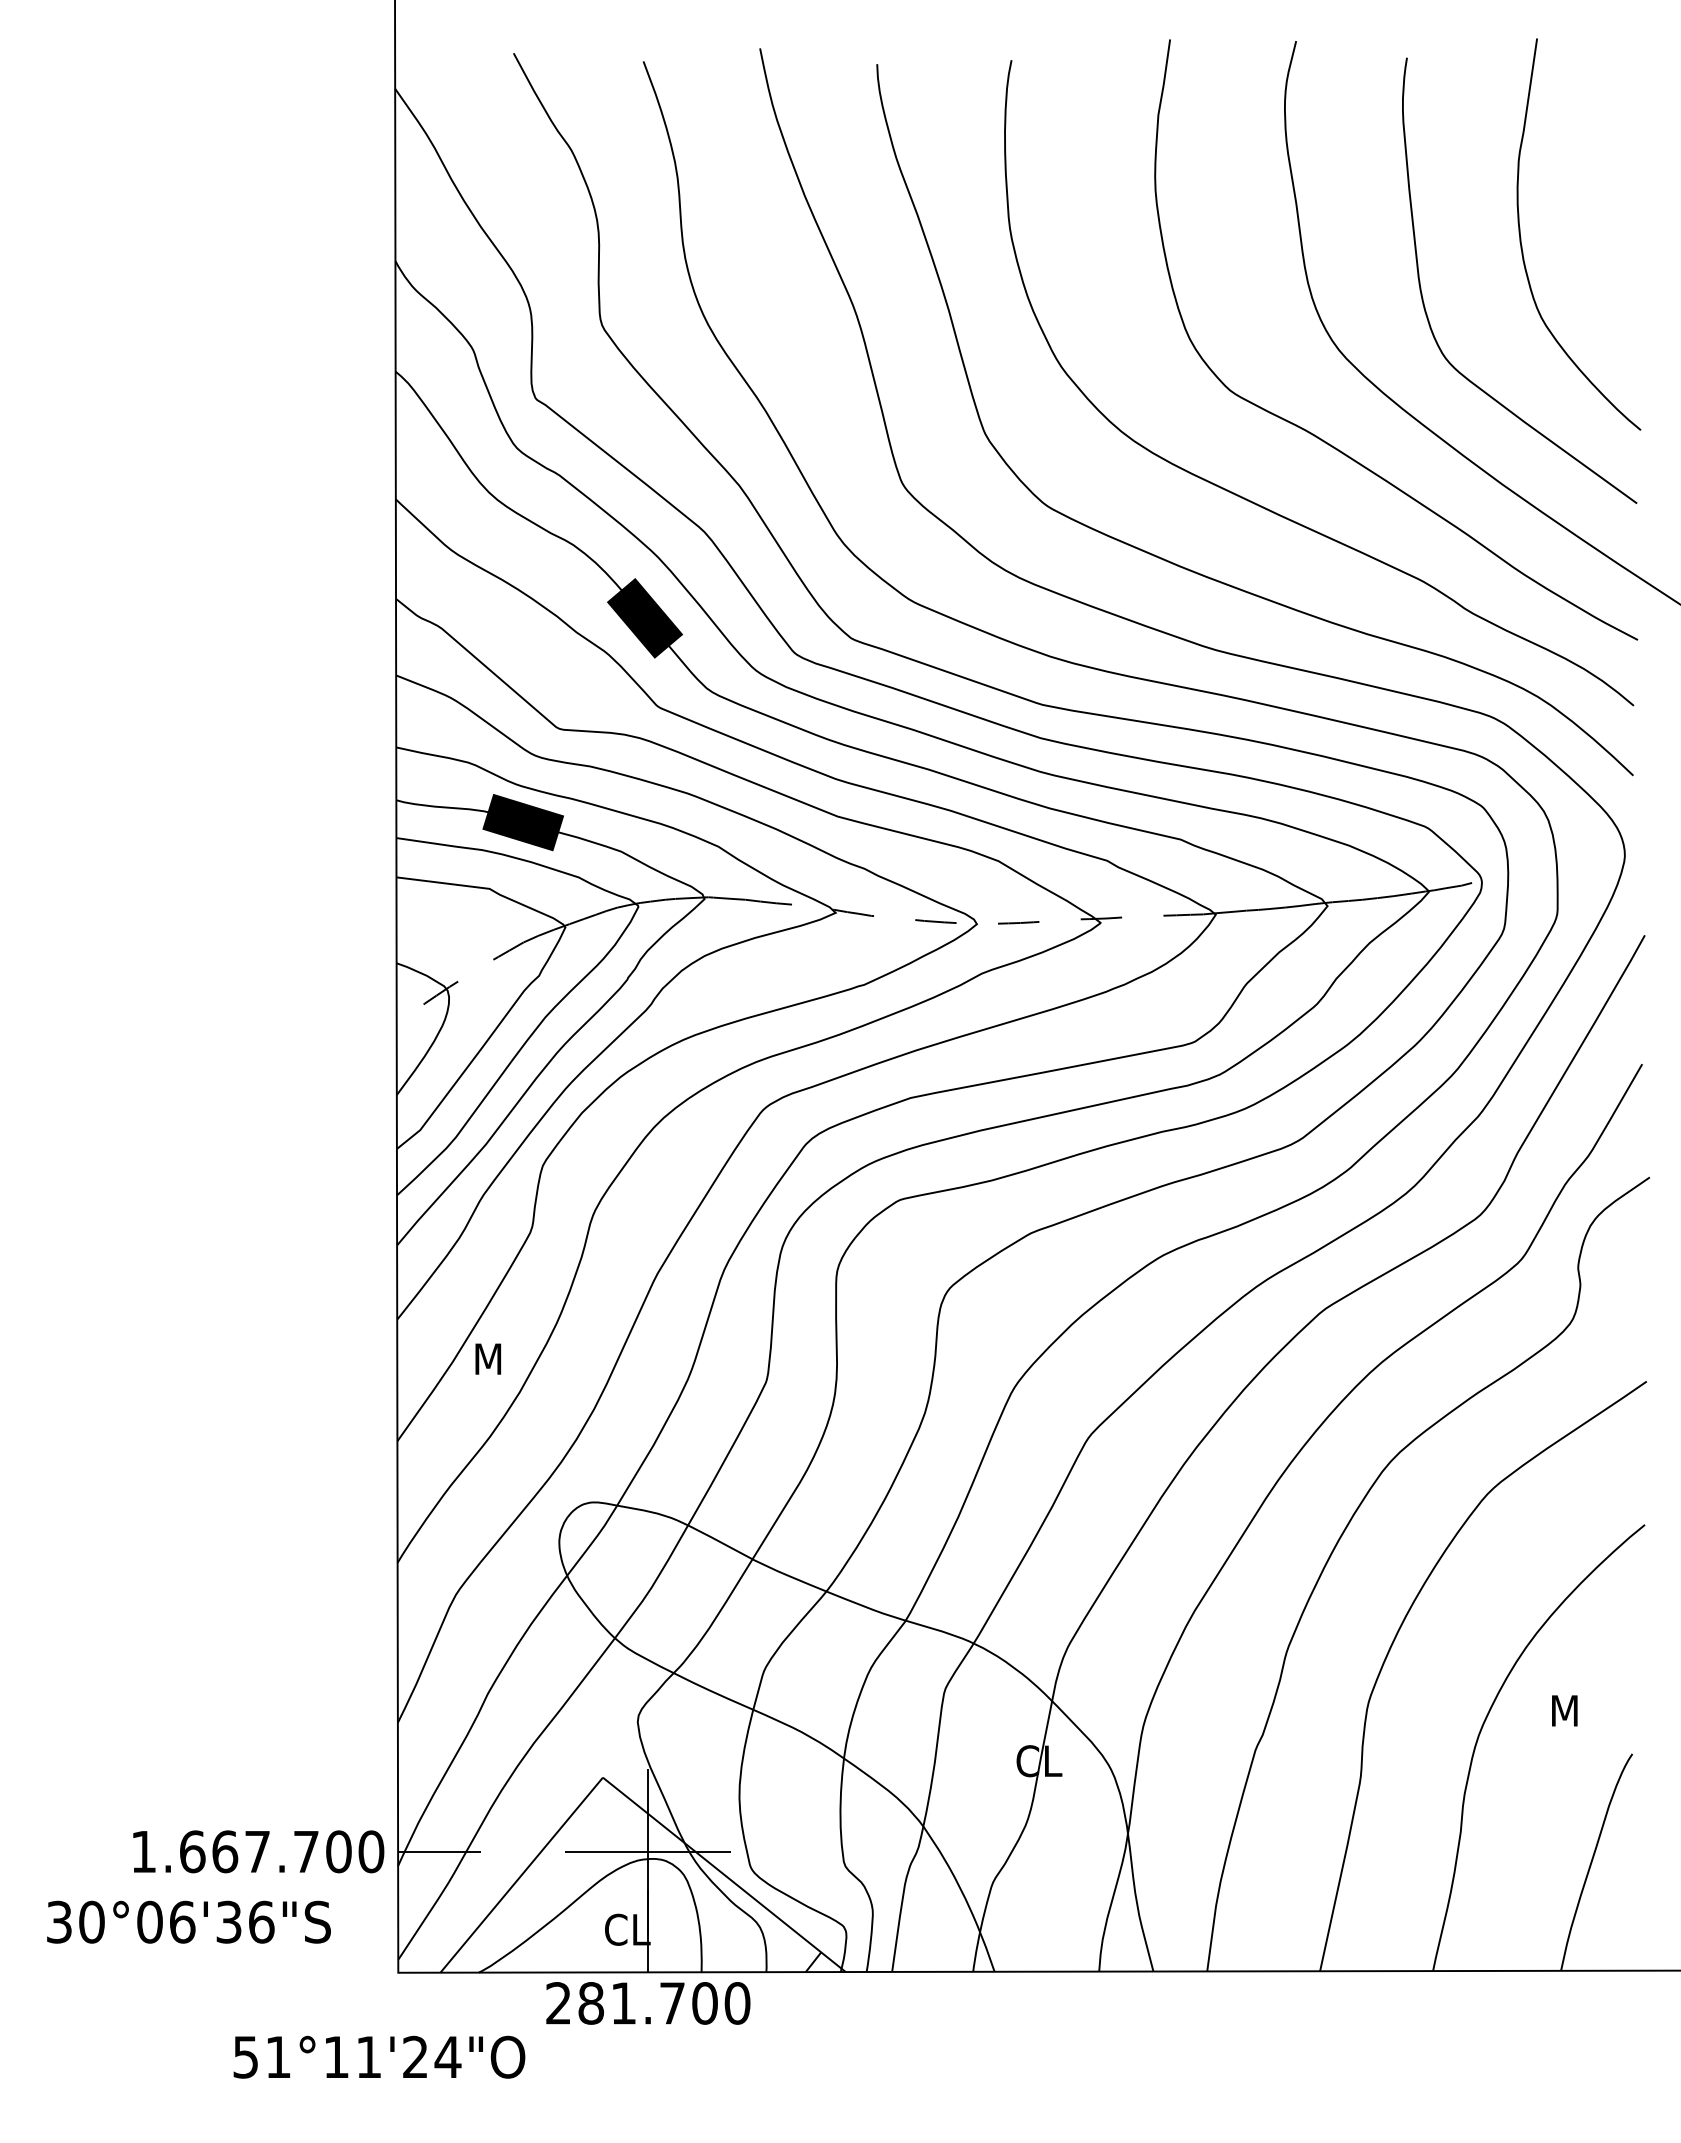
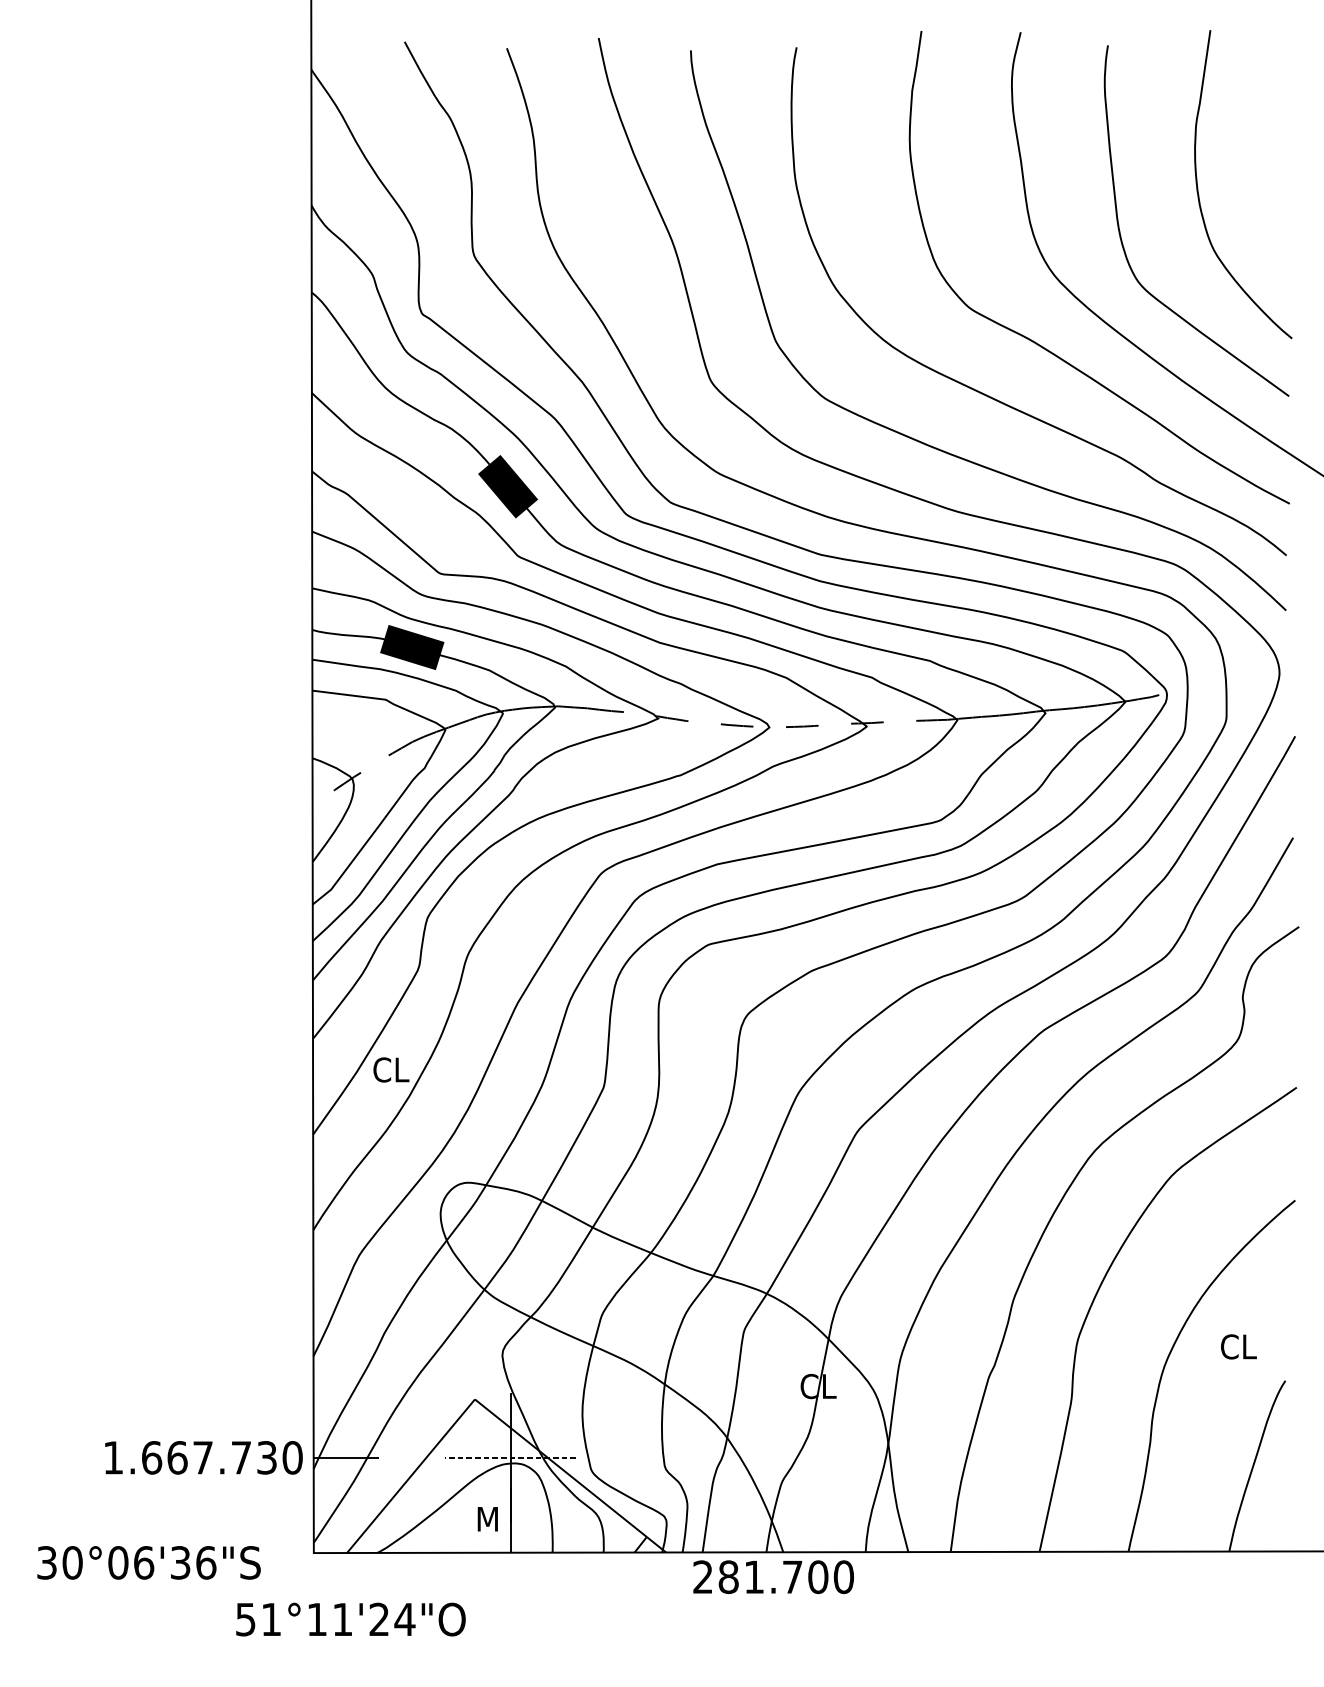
text: (496, 1359) -> (391, 1070), M -> CL
text: (1573, 1710) -> (1239, 1346), M -> CL
text: (338, 1851) -> (266, 1457), 1.667.700 -> 1.667.730
line: (648, 1851) -> (510, 1457), solid -> dashed
text: (188, 1921) -> (148, 1562), moved
text: (627, 1929) -> (494, 1519), CL -> M
text: (648, 2003) -> (773, 1577), moved
text: (379, 2056) -> (351, 1618), moved

